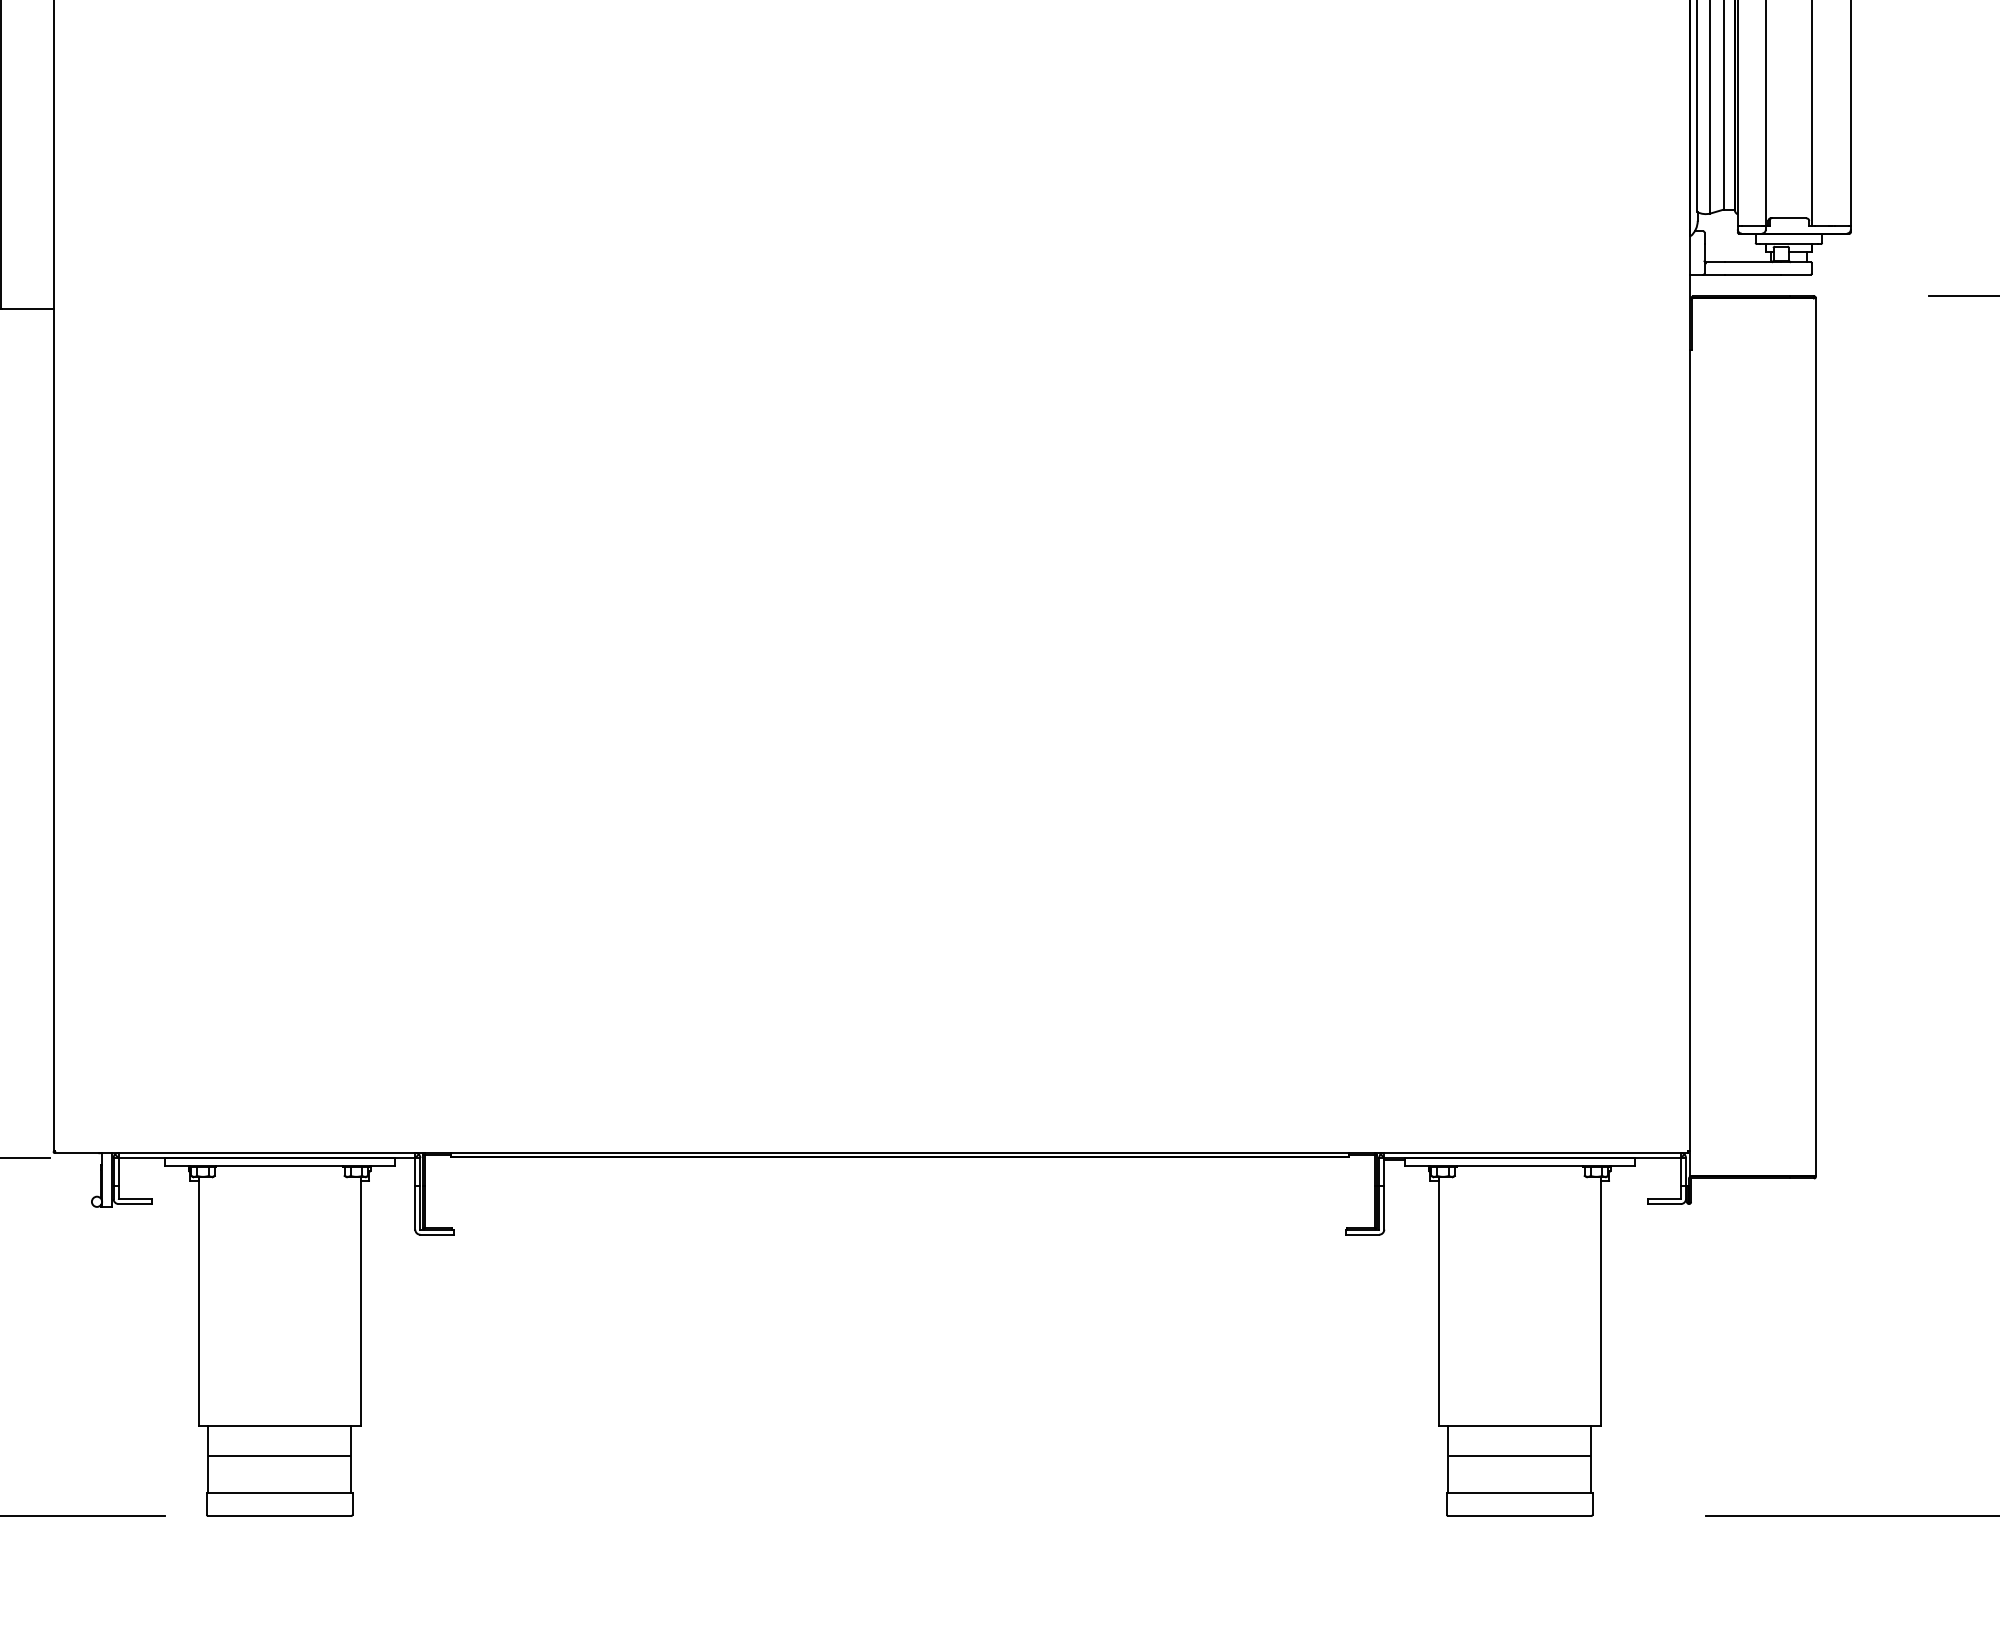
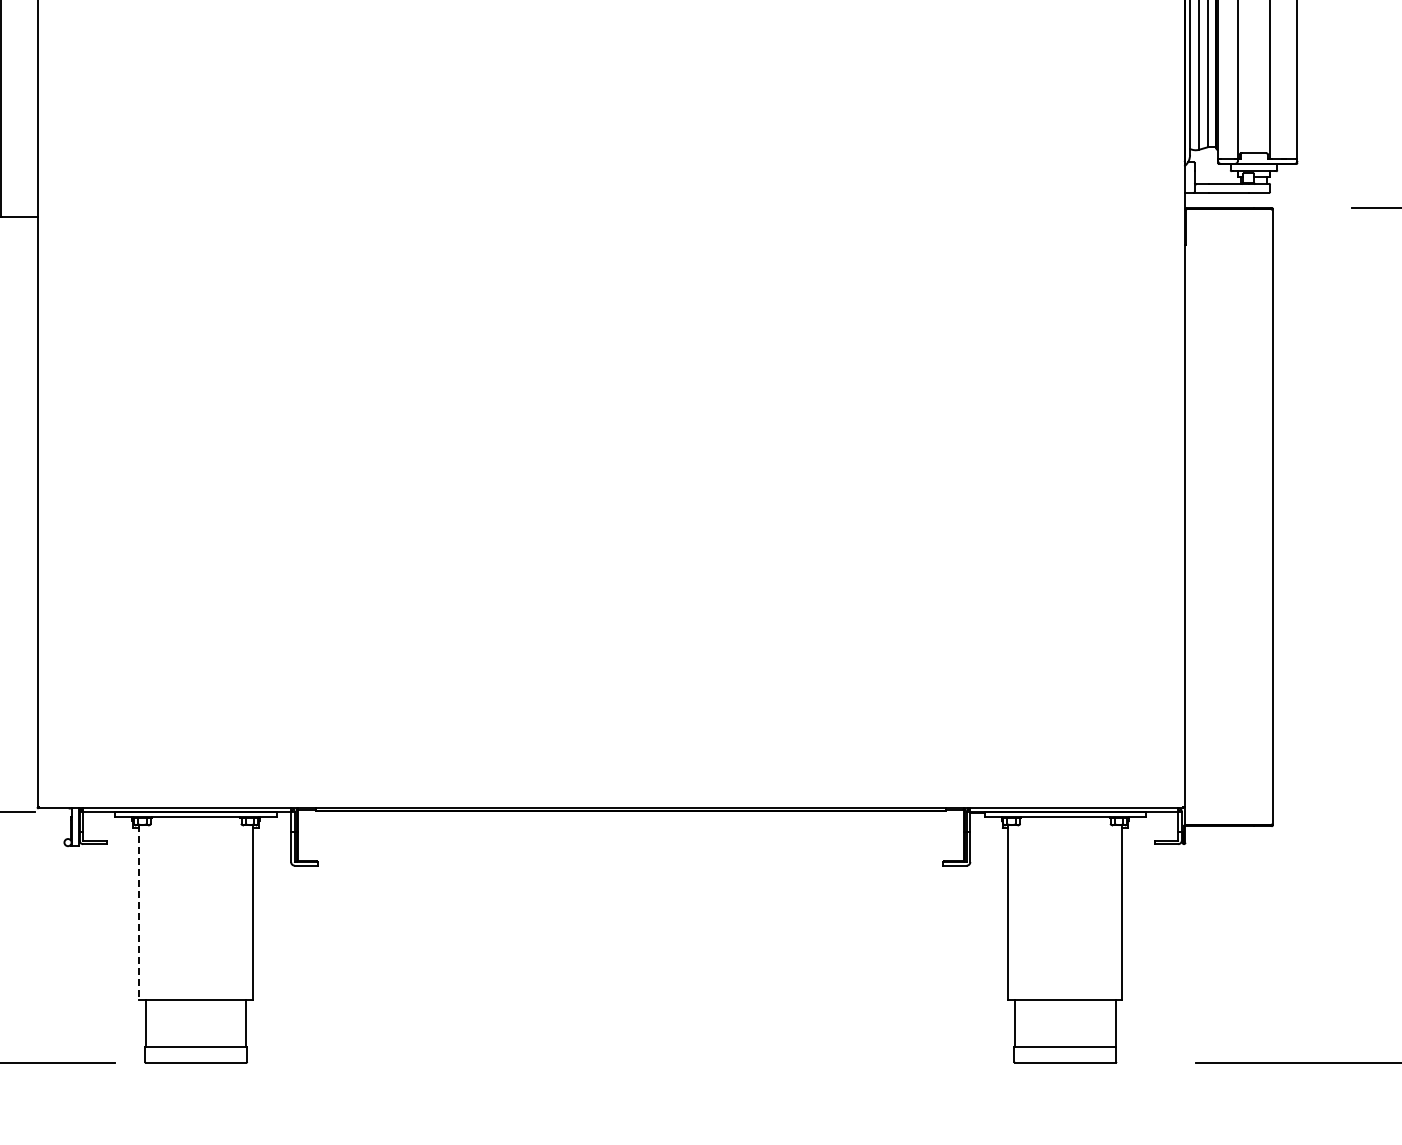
line: (198, 1302) -> (139, 913), solid -> dashed
line: (278, 1455) -> (195, 1020), removed
line: (1519, 1455) -> (1065, 1020), removed

